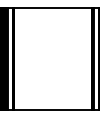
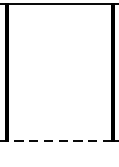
line: (53, 110) -> (60, 141), solid -> dashed

